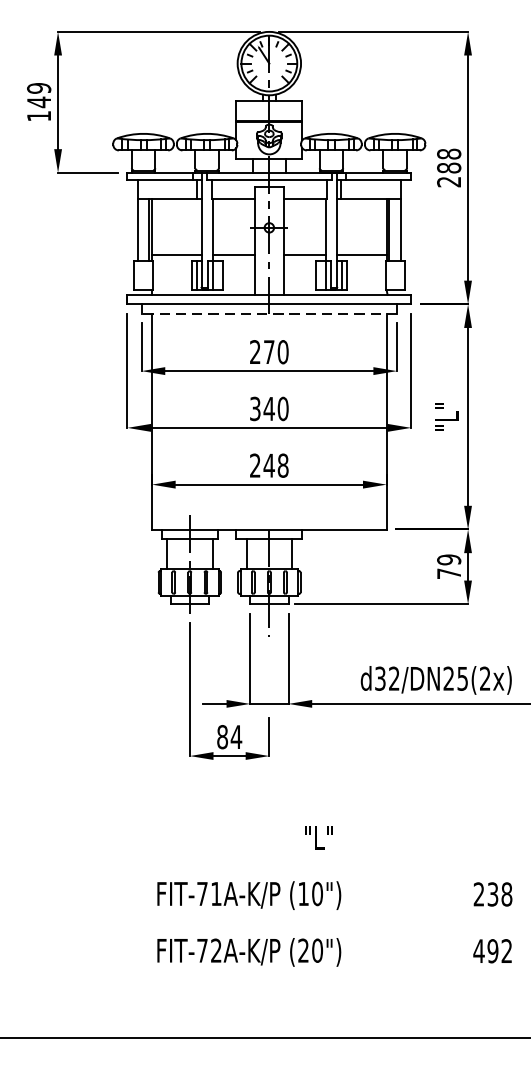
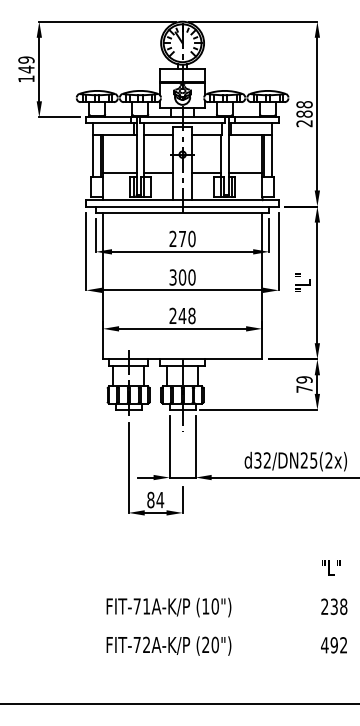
line: (269, 313) -> (182, 212), dashed -> solid
text: (269, 408) -> (182, 277), 340 -> 300
text: (319, 836) -> (331, 567), moved

